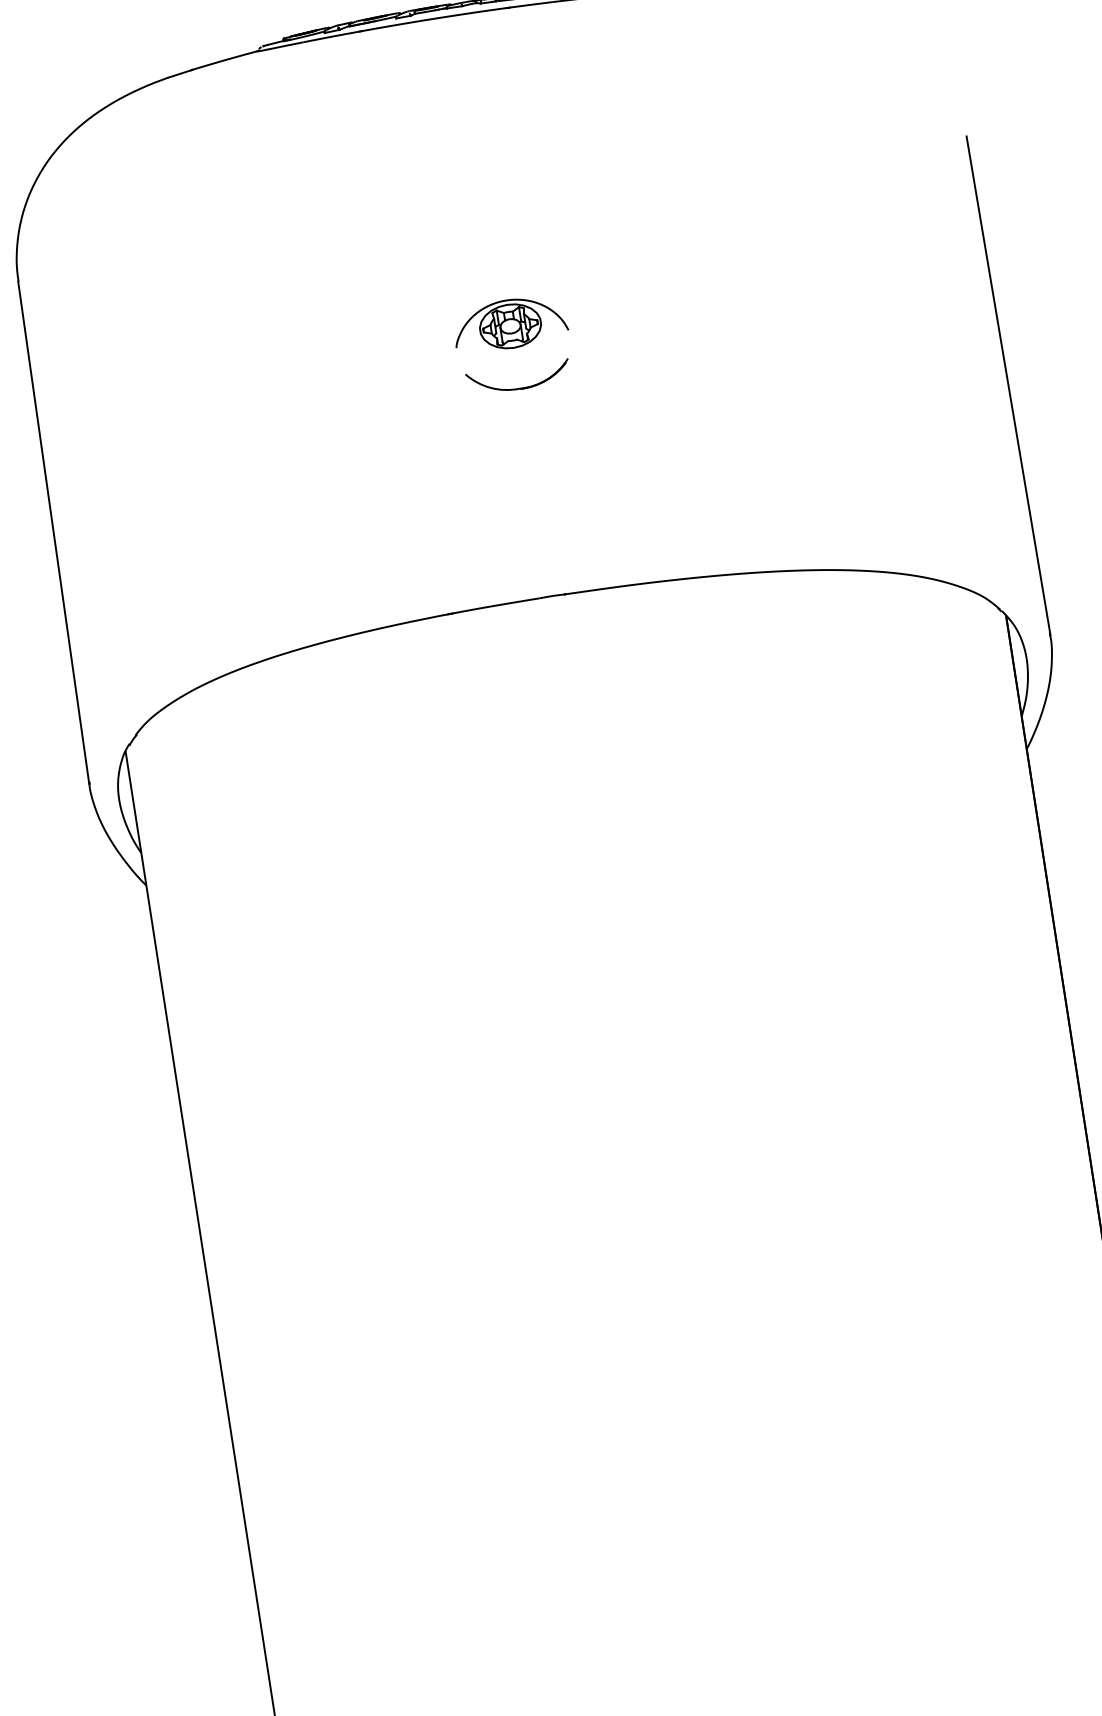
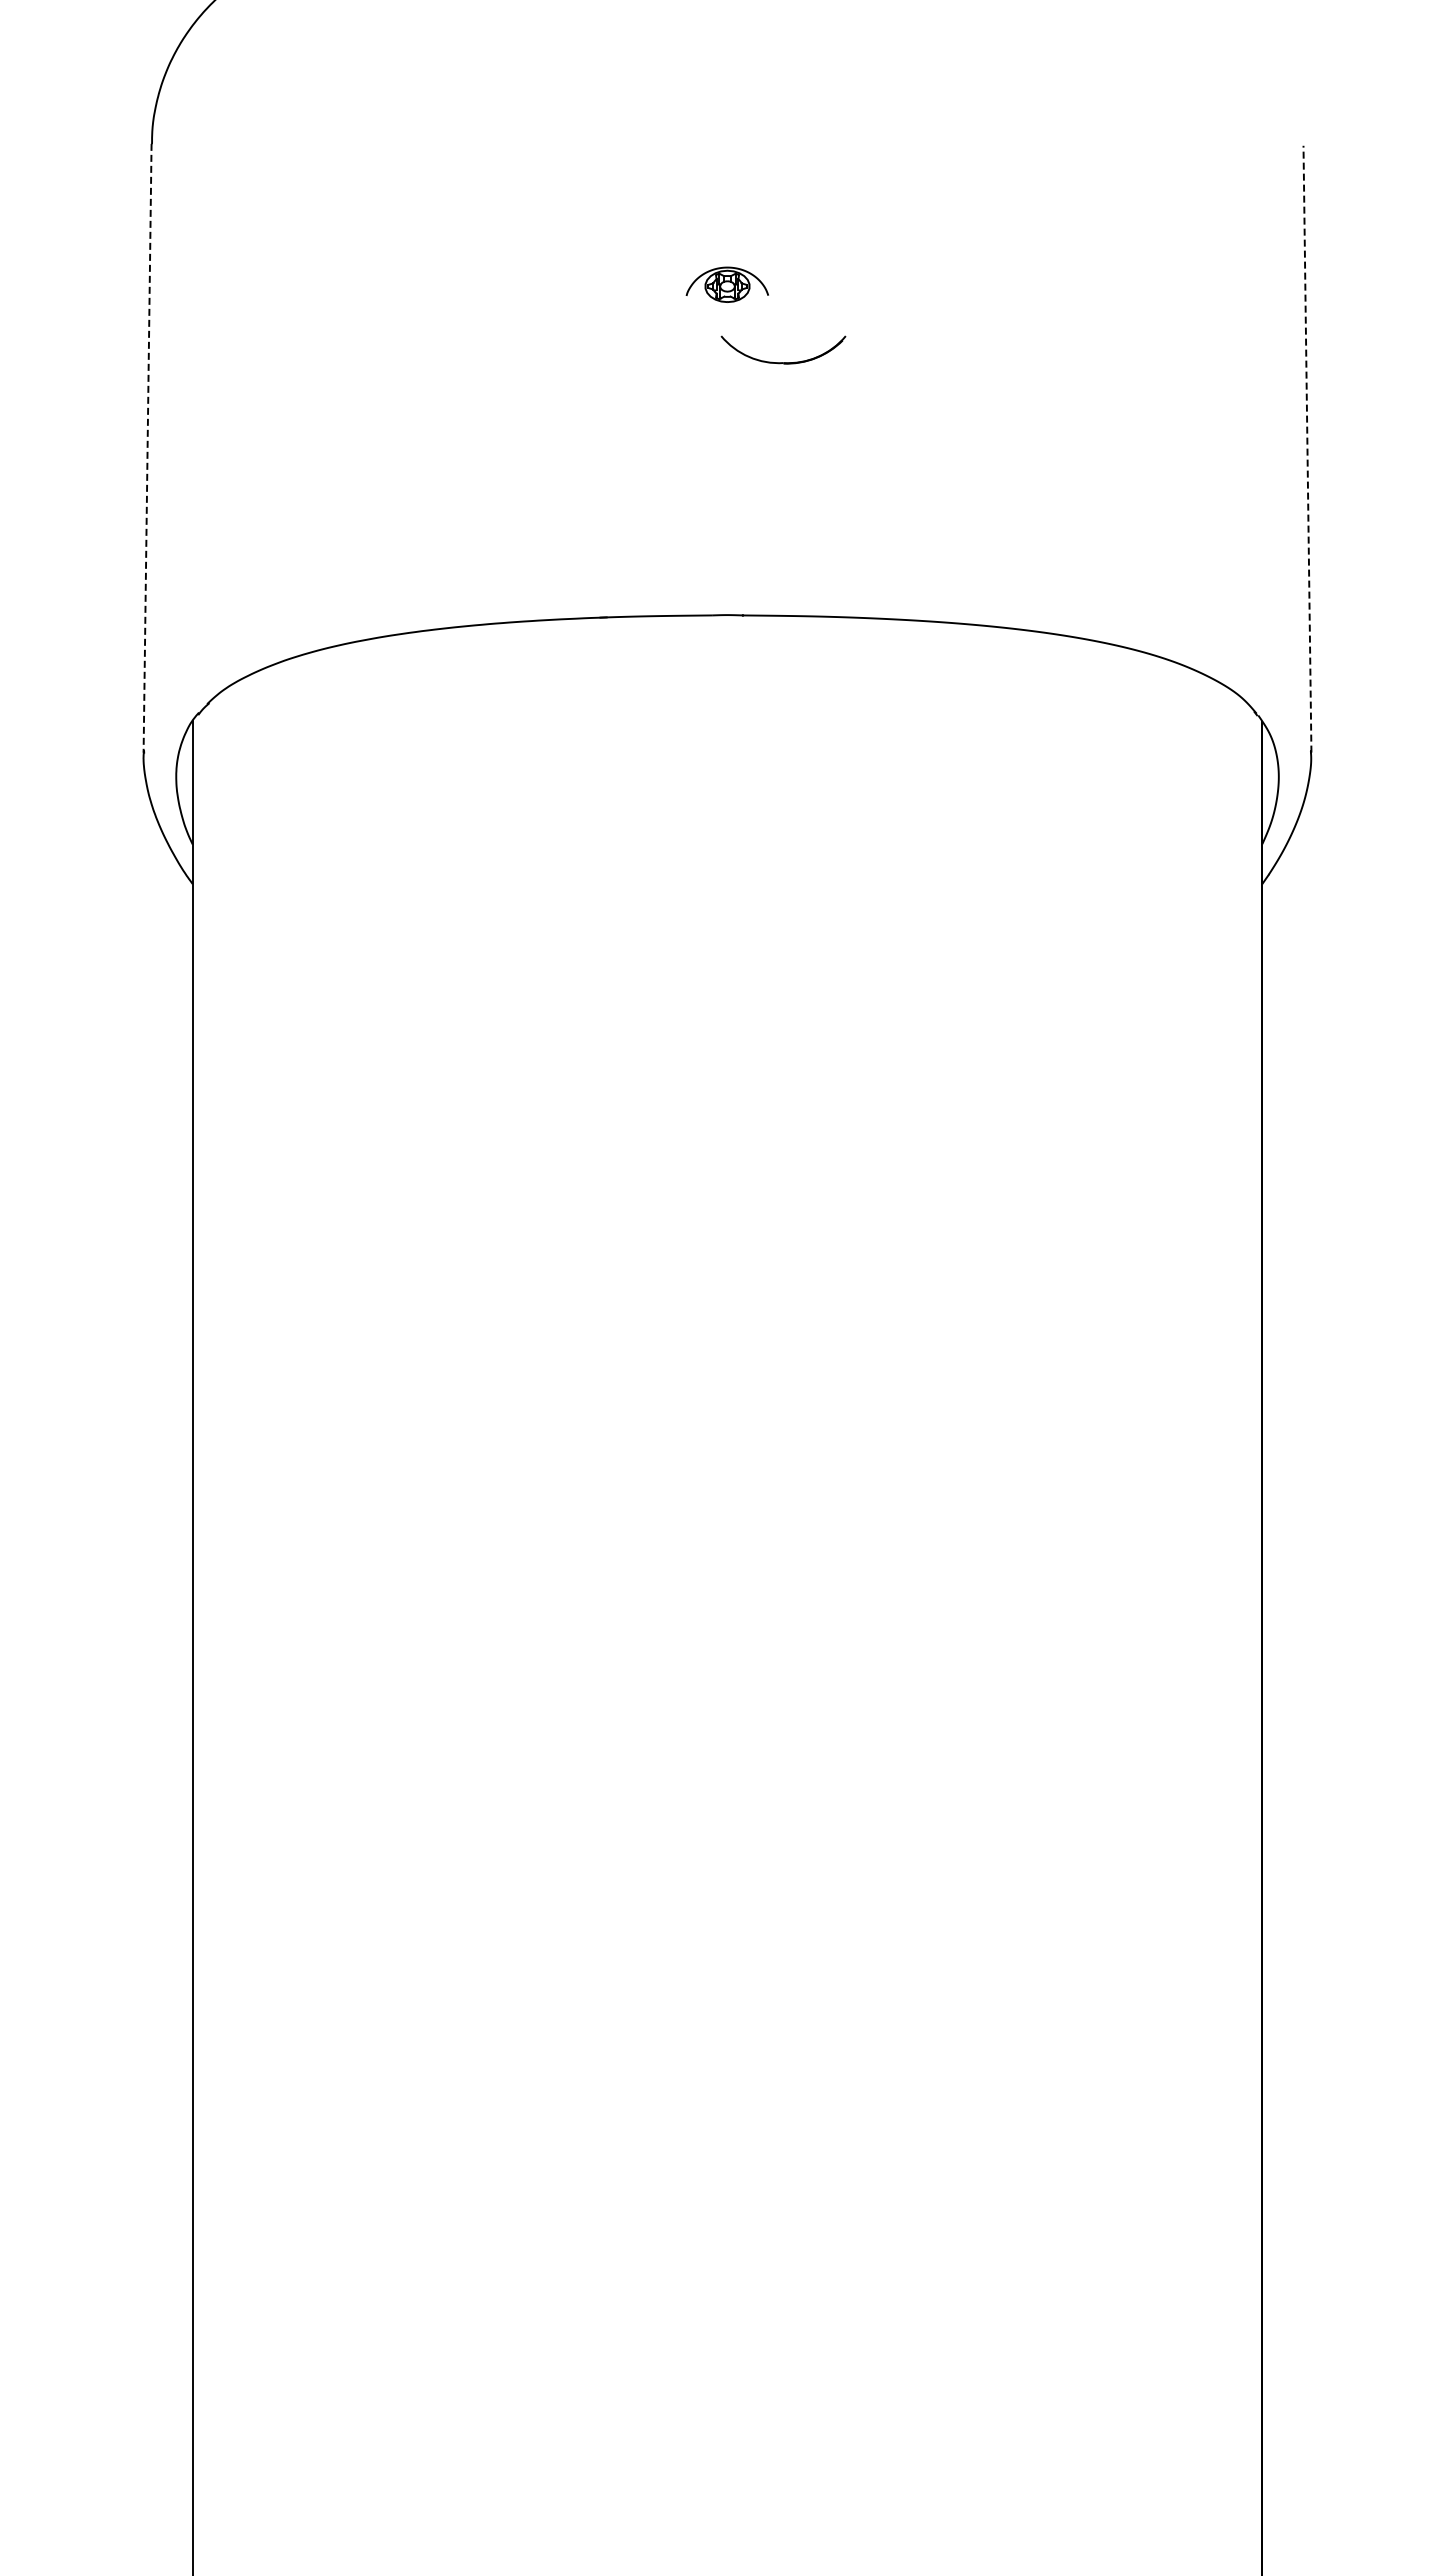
part: (510, 323) -> (727, 284), size x0.6
line: (1008, 385) -> (1307, 448), solid -> dashed
part: (520, 388) -> (783, 362), moved
line: (53, 532) -> (147, 448), solid -> dashed

